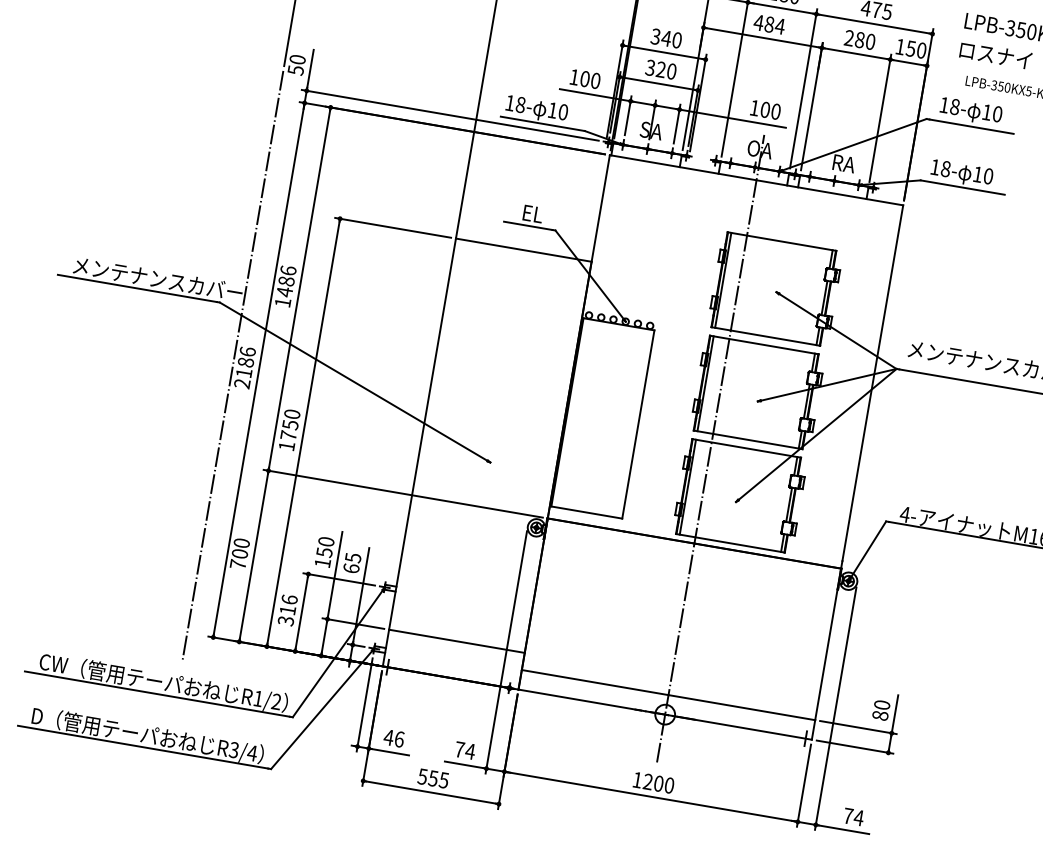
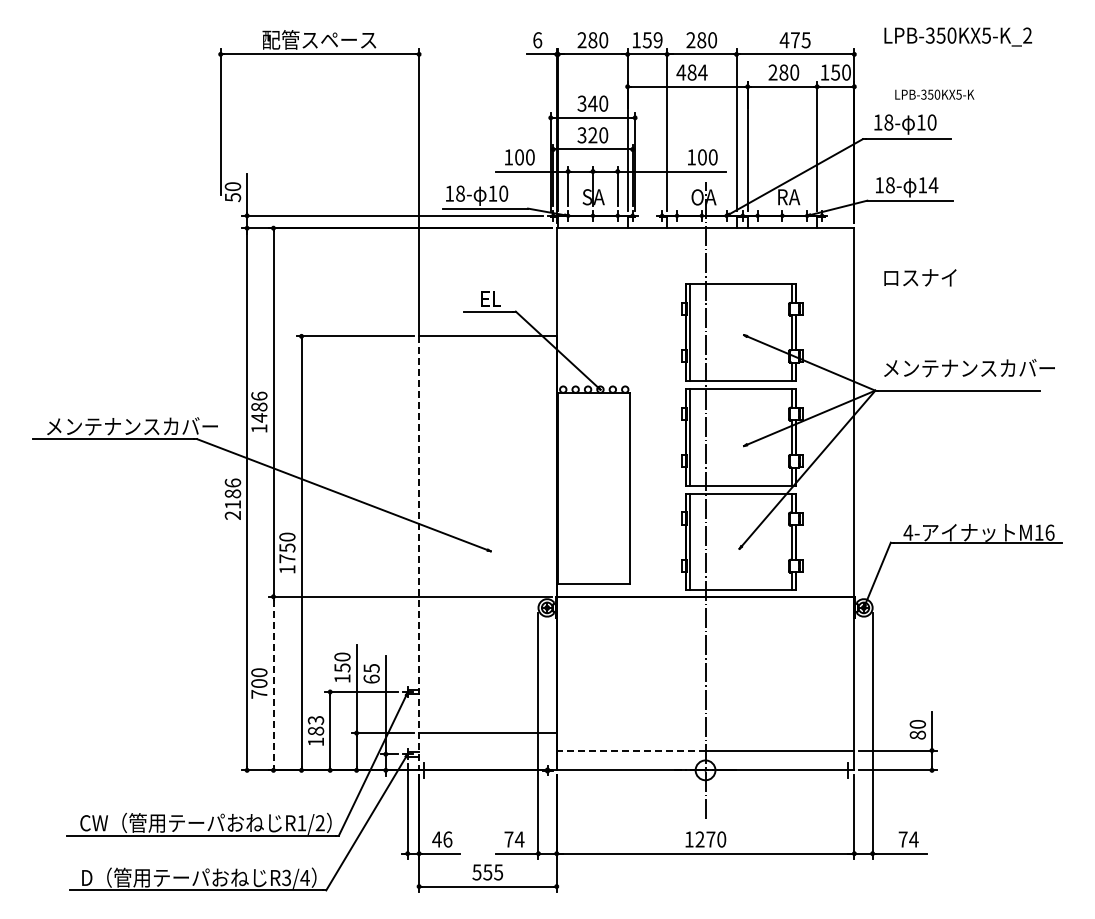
text: (995, 55) -> (920, 277), moved
text: (988, 176) -> (933, 185), 10 -> 14
line: (232, 365) -> (220, 499), removed
line: (419, 452) -> (419, 553), solid -> dashed
line: (253, 556) -> (273, 683), solid -> dashed
text: (287, 609) -> (315, 730), 316 -> 183
line: (594, 682) -> (630, 750), solid -> dashed
text: (658, 783) -> (710, 839), 1200 -> 1270

